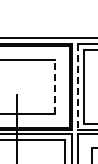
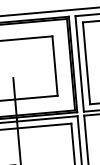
line: (55, 87) -> (55, 66), dashed -> solid
line: (77, 87) -> (79, 64), dashed -> solid

